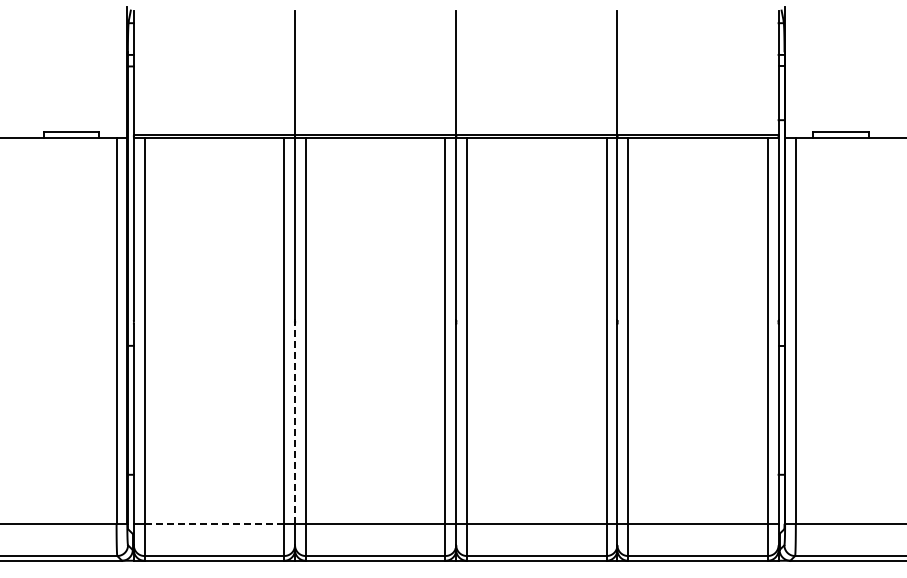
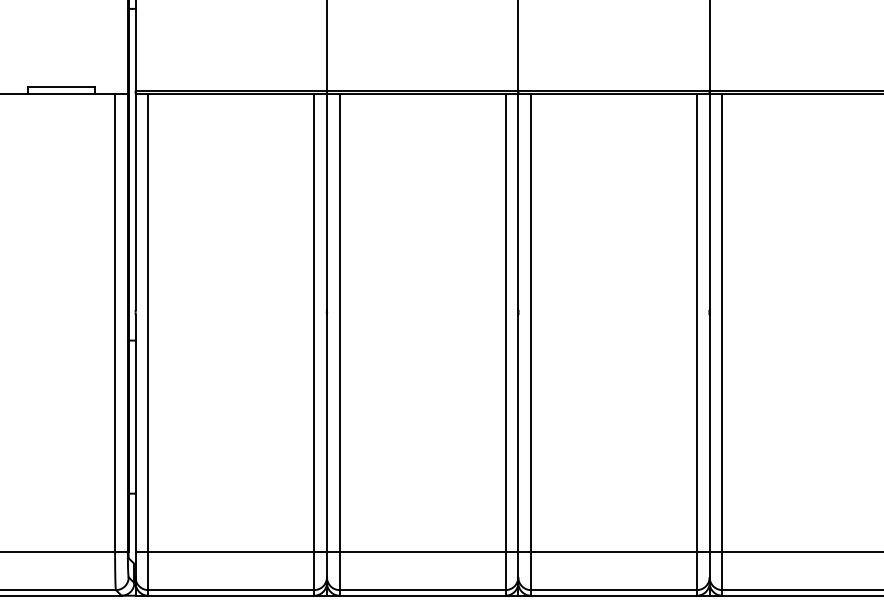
line: (295, 424) -> (327, 433), dashed -> solid
line: (214, 523) -> (231, 551), dashed -> solid

